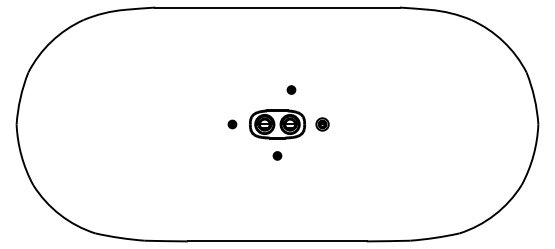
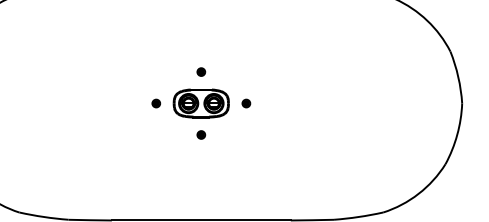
part: (291, 89) -> (201, 71), moved
part: (322, 124) -> (246, 103), size x0.62

